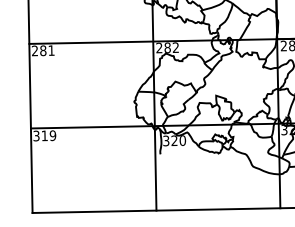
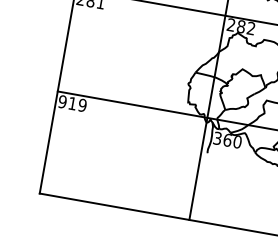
text: (36, 135) -> (62, 101), 319 -> 919
text: (174, 140) -> (227, 139), 320 -> 360

